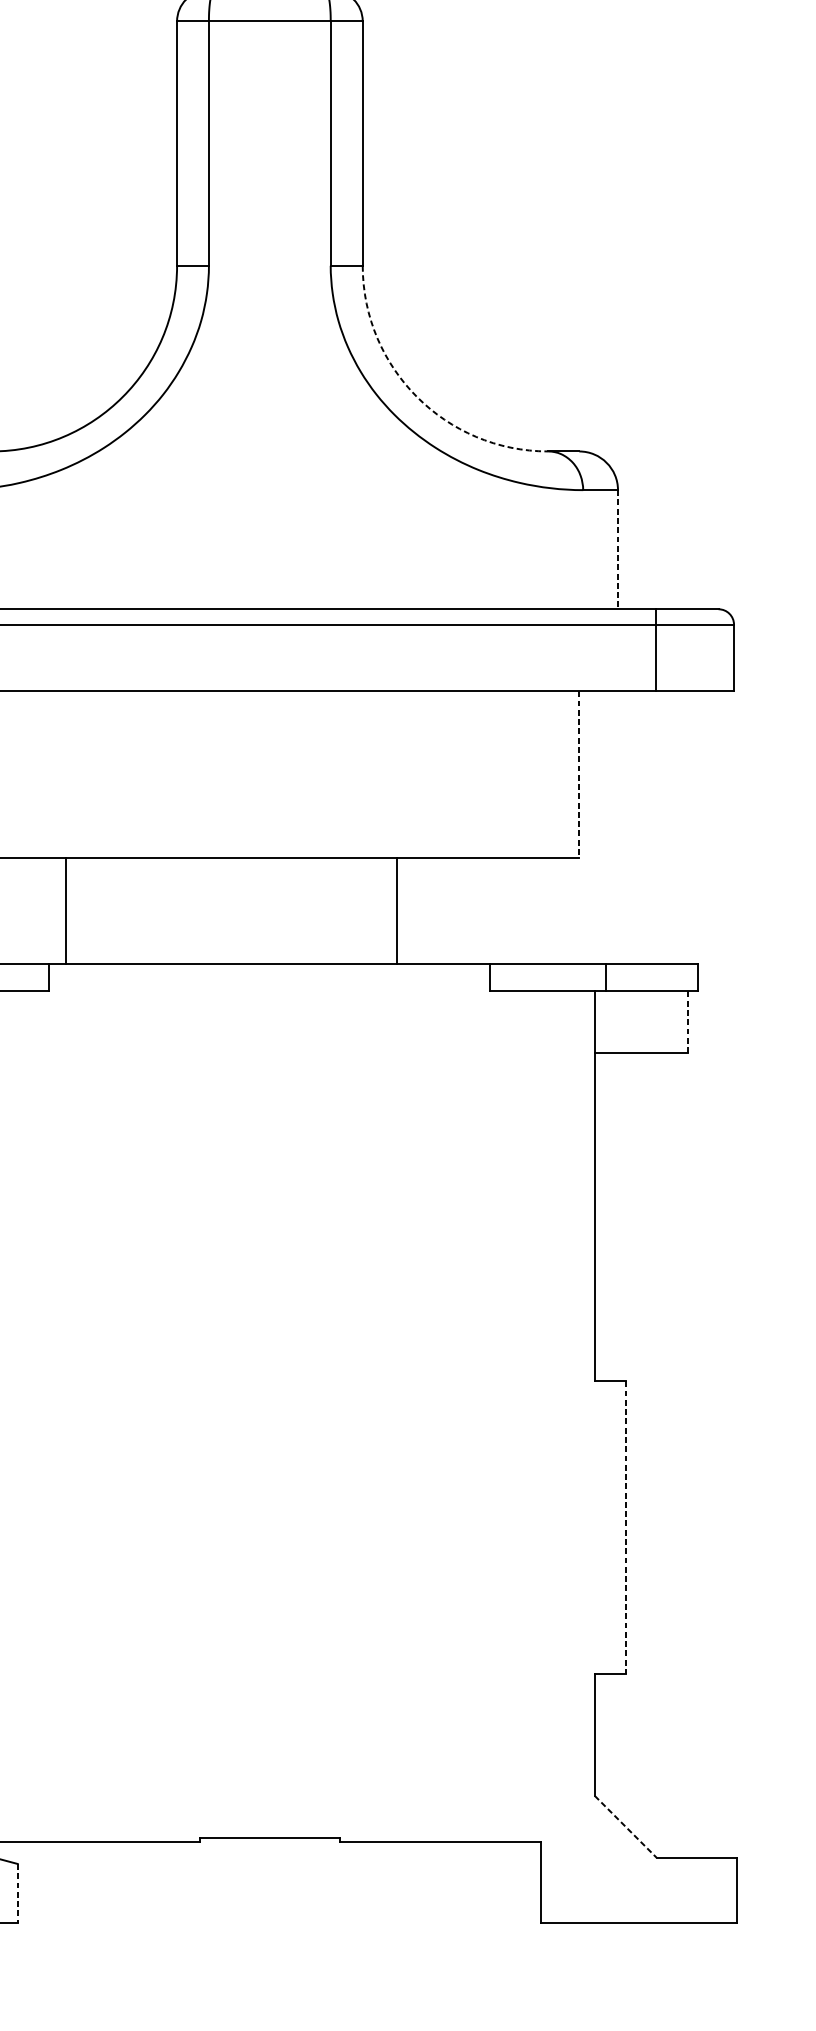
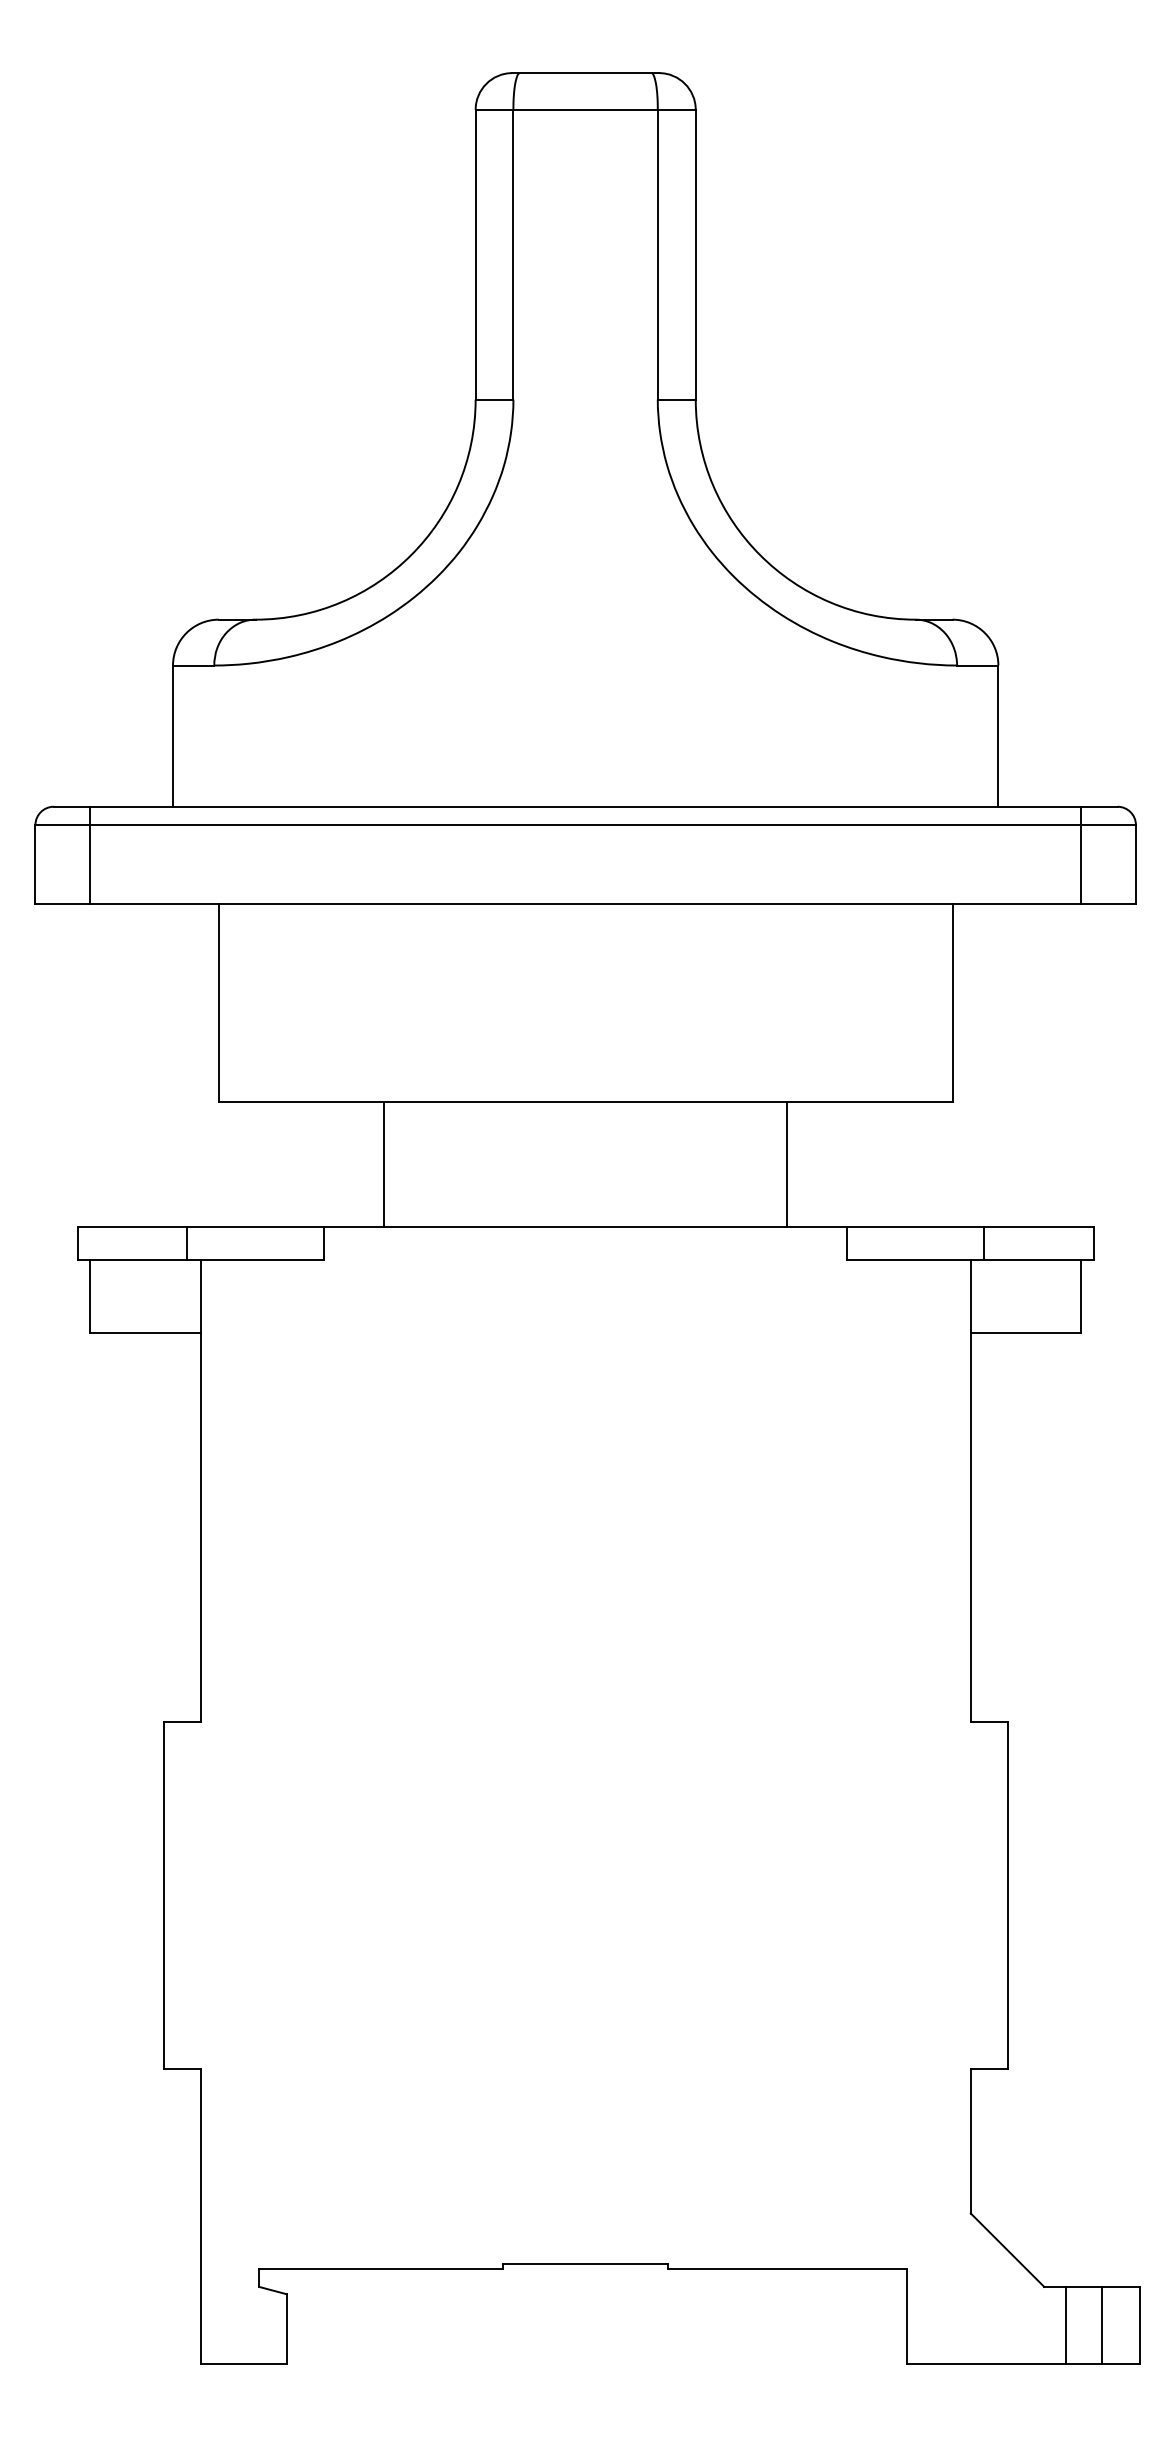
arc: (417, 397) -> (760, 555), dashed -> solid
line: (618, 550) -> (998, 736), dashed -> solid
line: (655, 649) -> (1080, 854), moved
line: (579, 775) -> (952, 1003), dashed -> solid
line: (65, 911) -> (383, 1164), moved
line: (397, 911) -> (787, 1164), moved
line: (687, 1022) -> (1080, 1296), dashed -> solid
line: (625, 1527) -> (1007, 1895), dashed -> solid
line: (625, 1827) -> (1007, 2250), dashed -> solid
line: (675, 1889) -> (1066, 2324), added
line: (705, 1889) -> (1102, 2324), added
line: (17, 1893) -> (286, 2329), dashed -> solid

